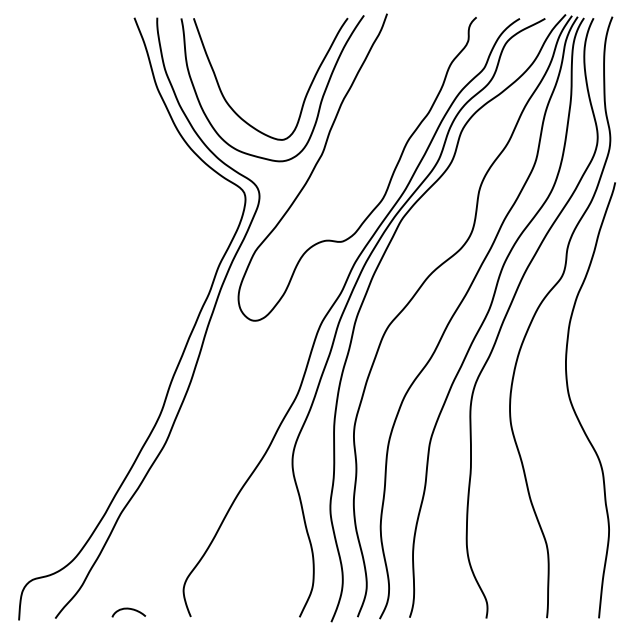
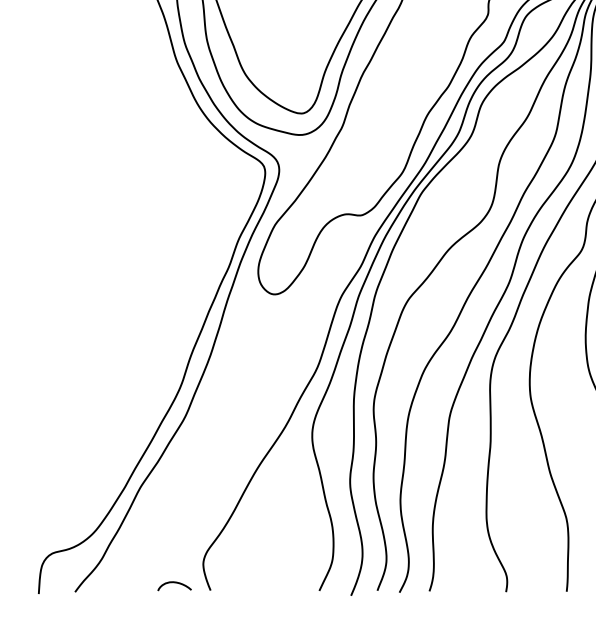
curve: (128, 609) -> (174, 583), moved

